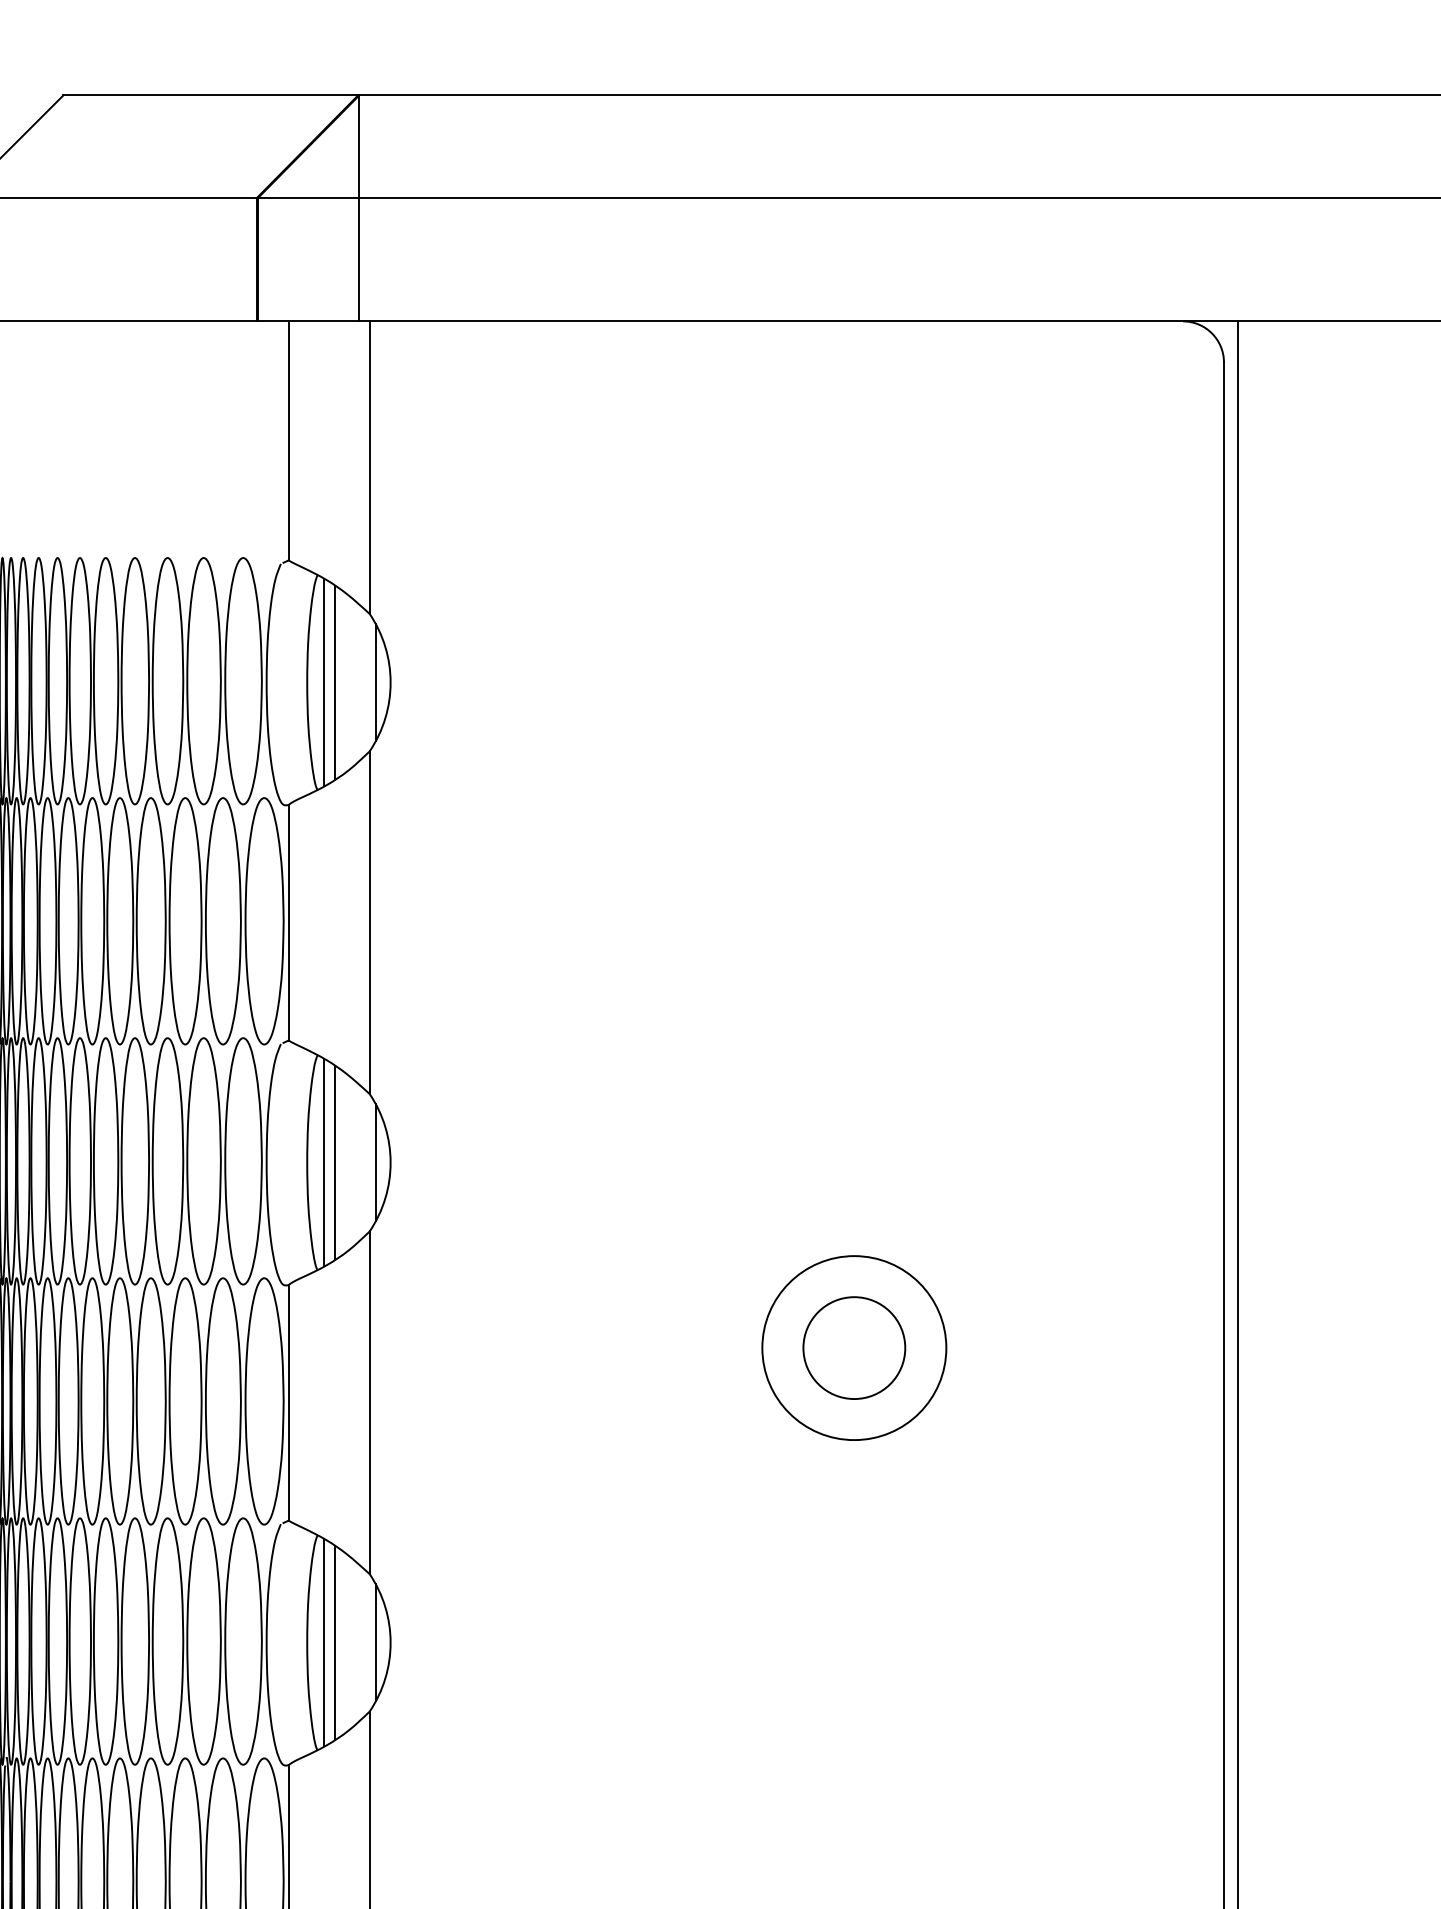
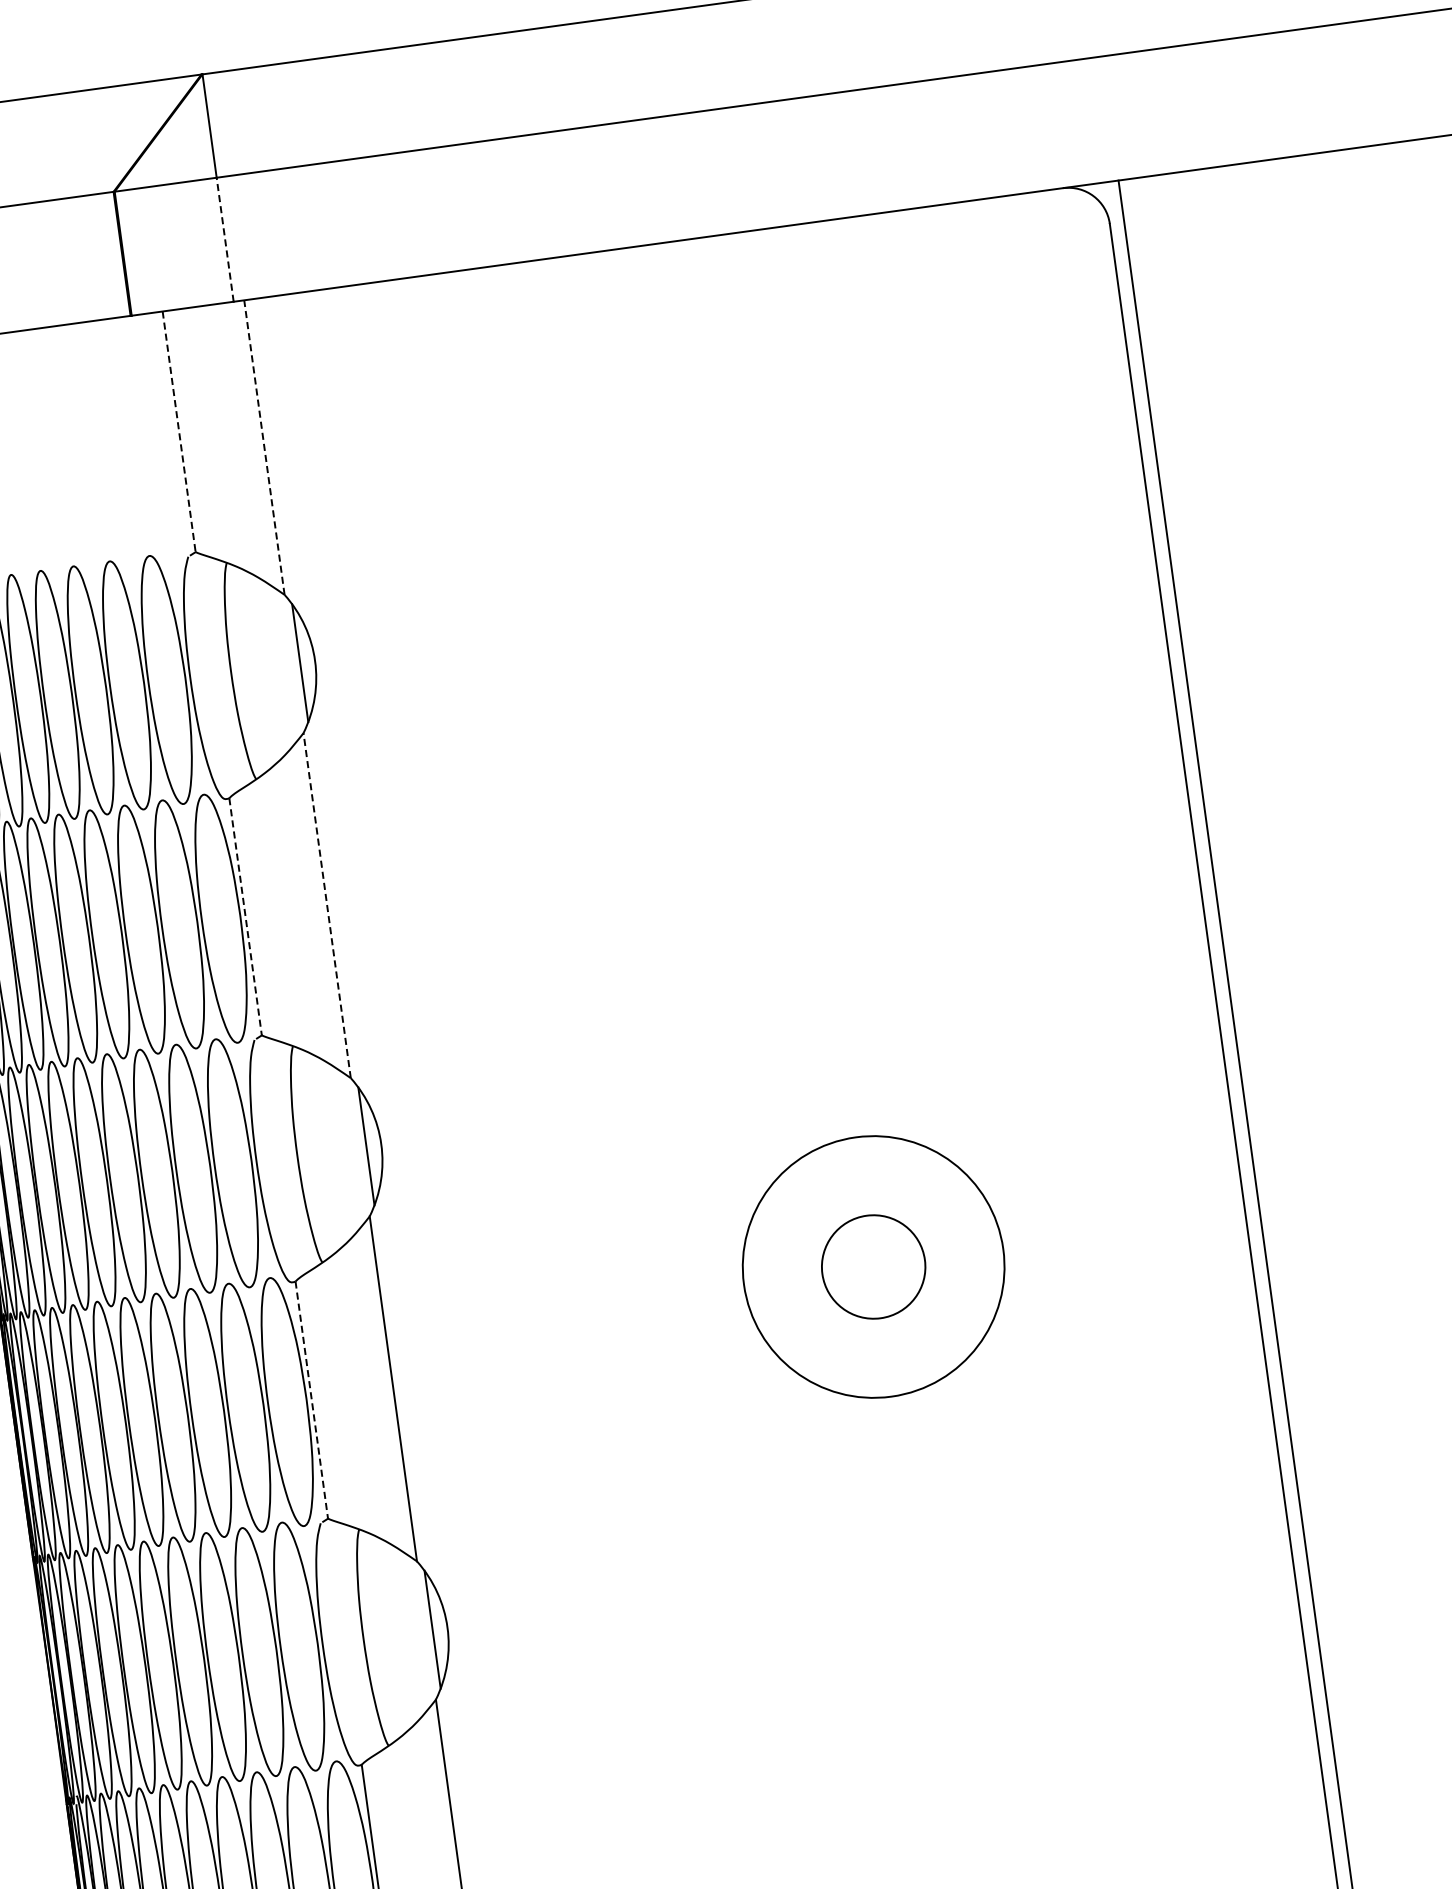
line: (359, 259) -> (225, 239), solid -> dashed
line: (288, 440) -> (178, 431), solid -> dashed
line: (369, 467) -> (264, 447), solid -> dashed
line: (324, 682) -> (248, 670), removed
line: (334, 682) -> (258, 668), removed
line: (288, 922) -> (245, 916), solid -> dashed
line: (369, 922) -> (326, 905), solid -> dashed
line: (324, 1162) -> (314, 1153), removed
line: (334, 1162) -> (324, 1151), removed
circle: (854, 1348) -> (873, 1267), size x1.4
line: (288, 1402) -> (311, 1399), solid -> dashed
line: (324, 1642) -> (380, 1636), removed
line: (334, 1642) -> (390, 1635), removed

